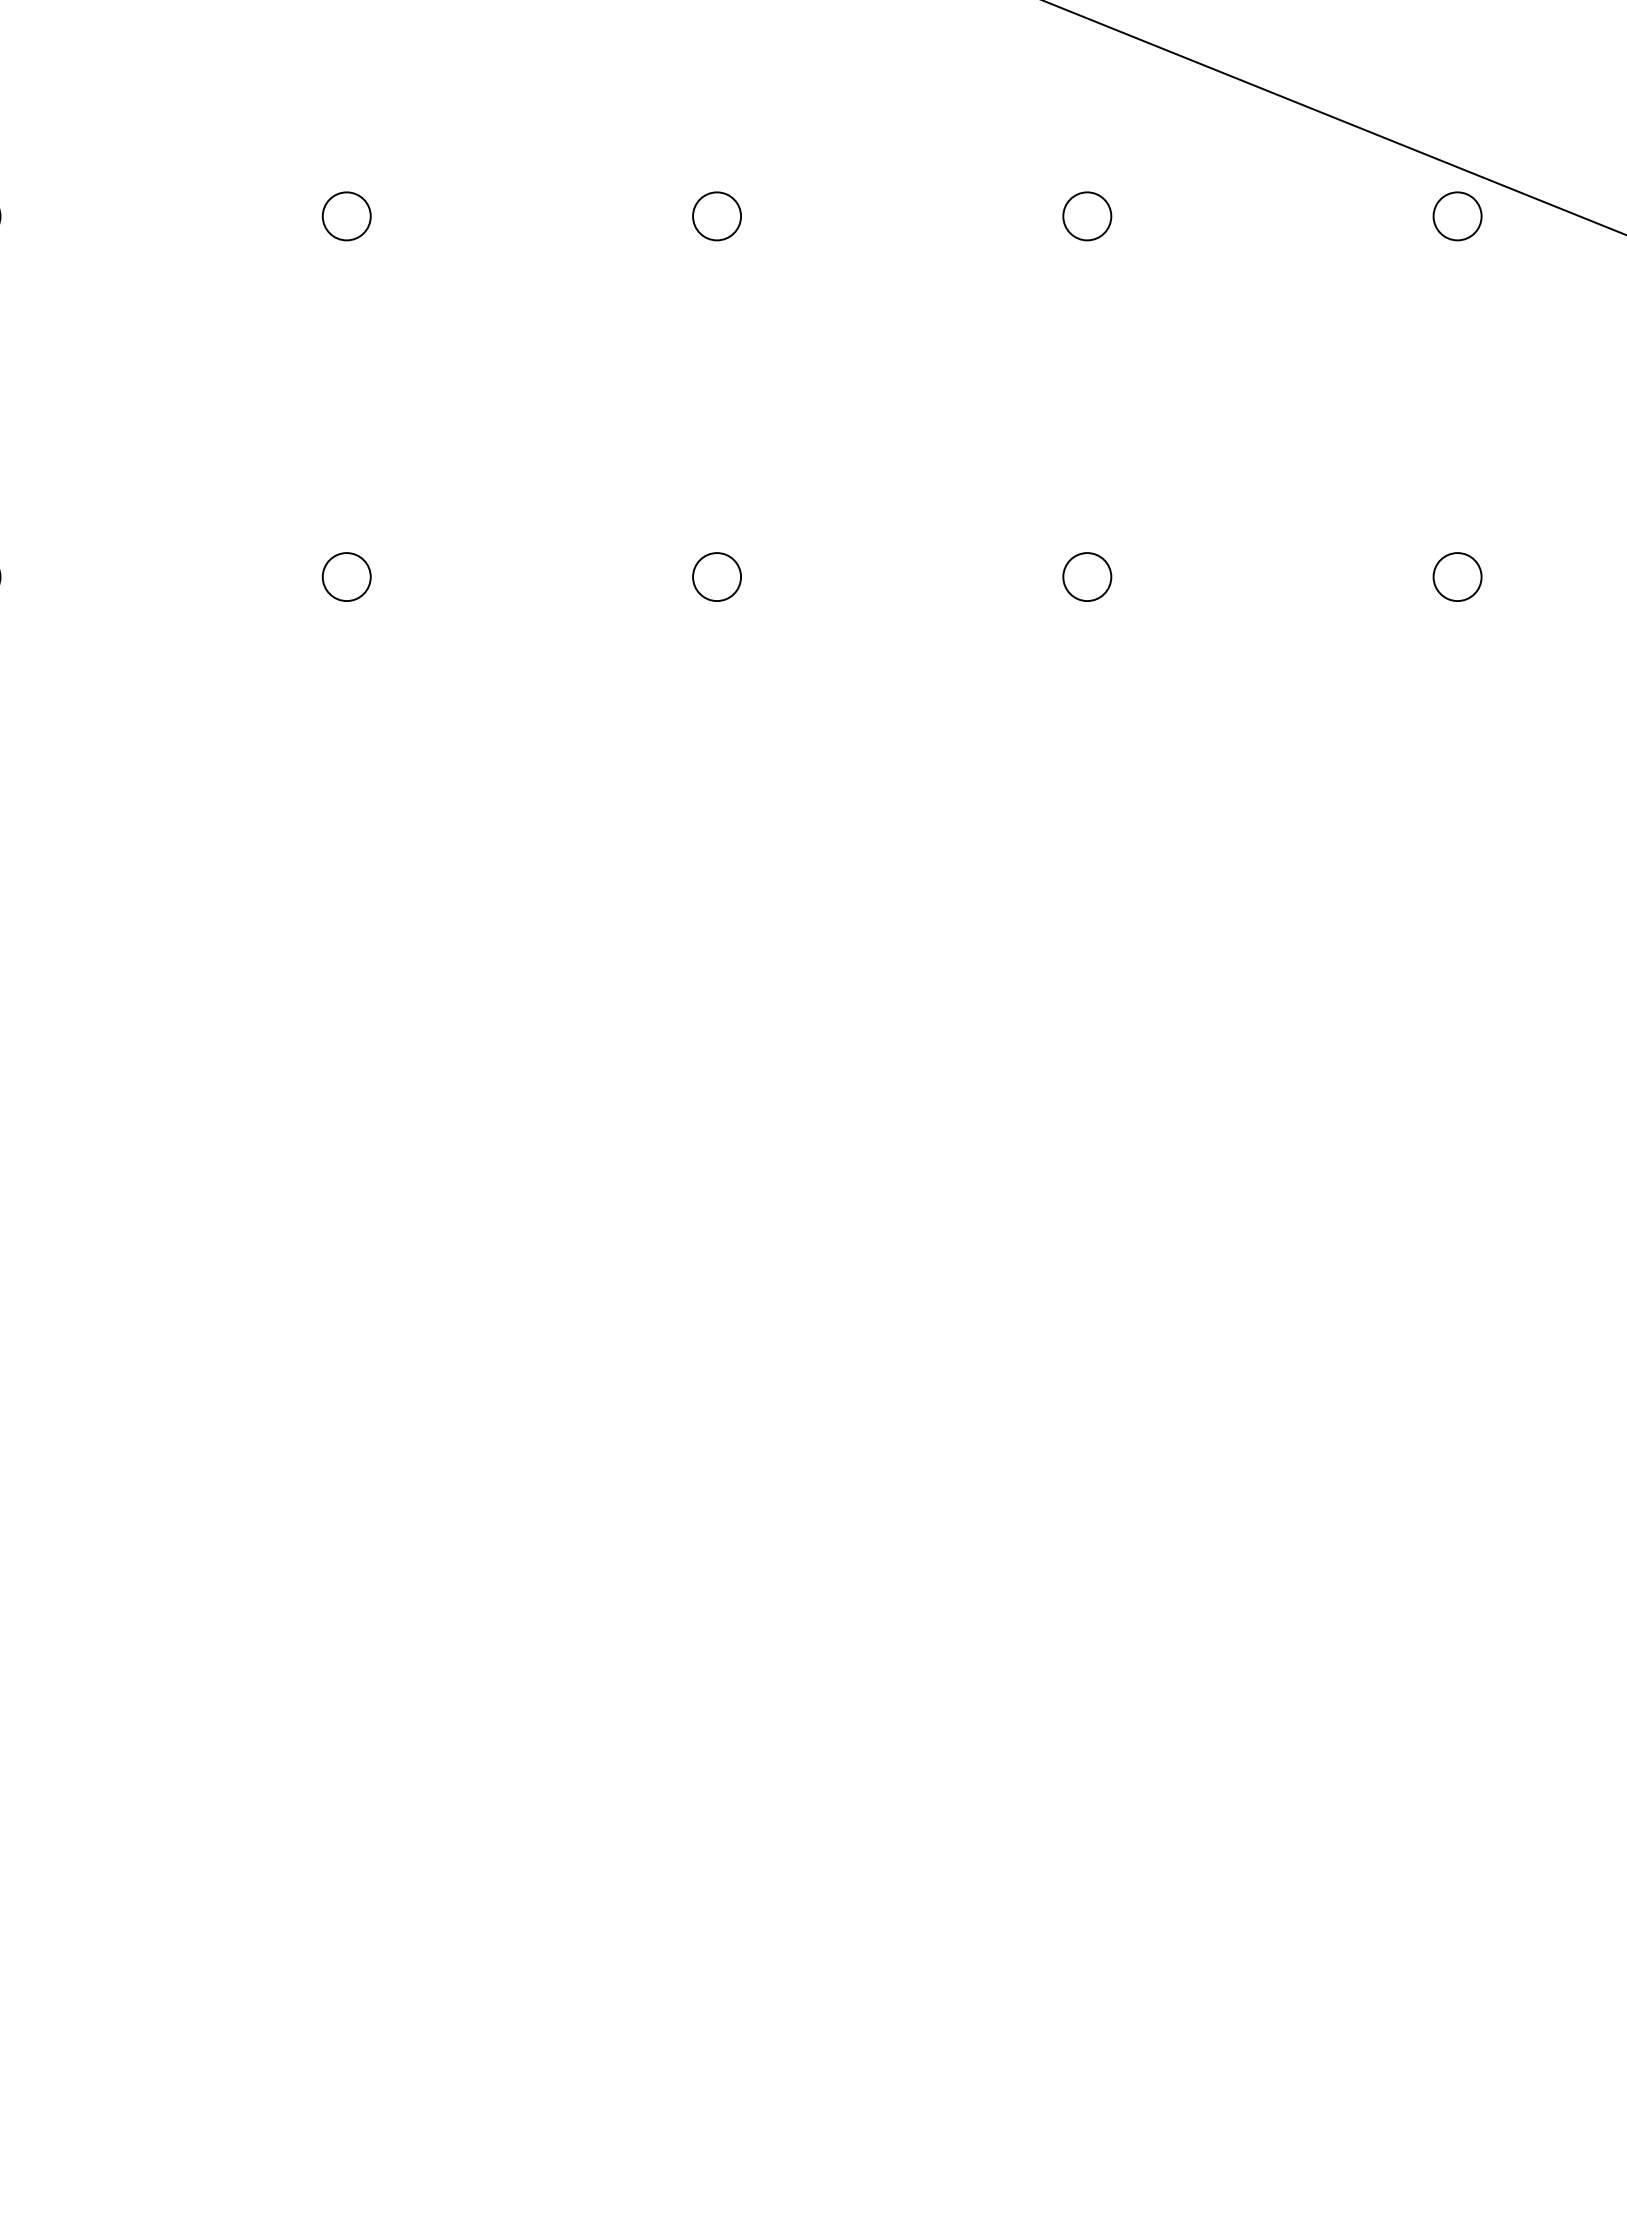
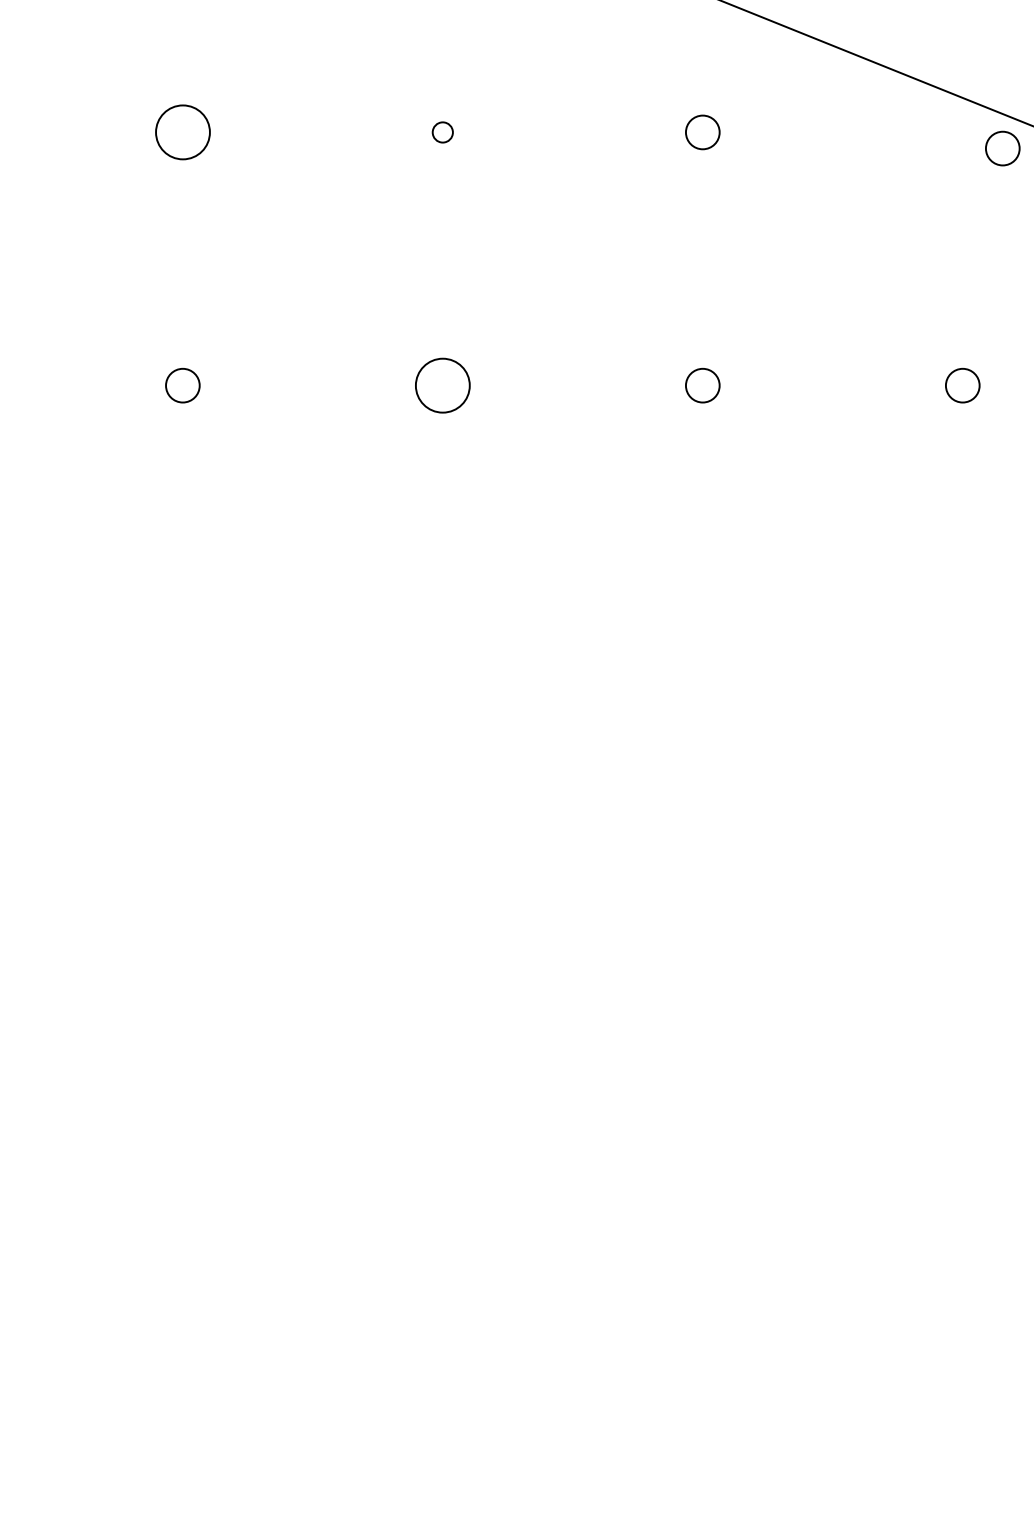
circle: (346, 216) -> (182, 132), size x1.6
circle: (716, 216) -> (442, 132), size x0.6
circle: (1457, 216) -> (1002, 148), moved
circle: (717, 577) -> (443, 385), size x1.6

